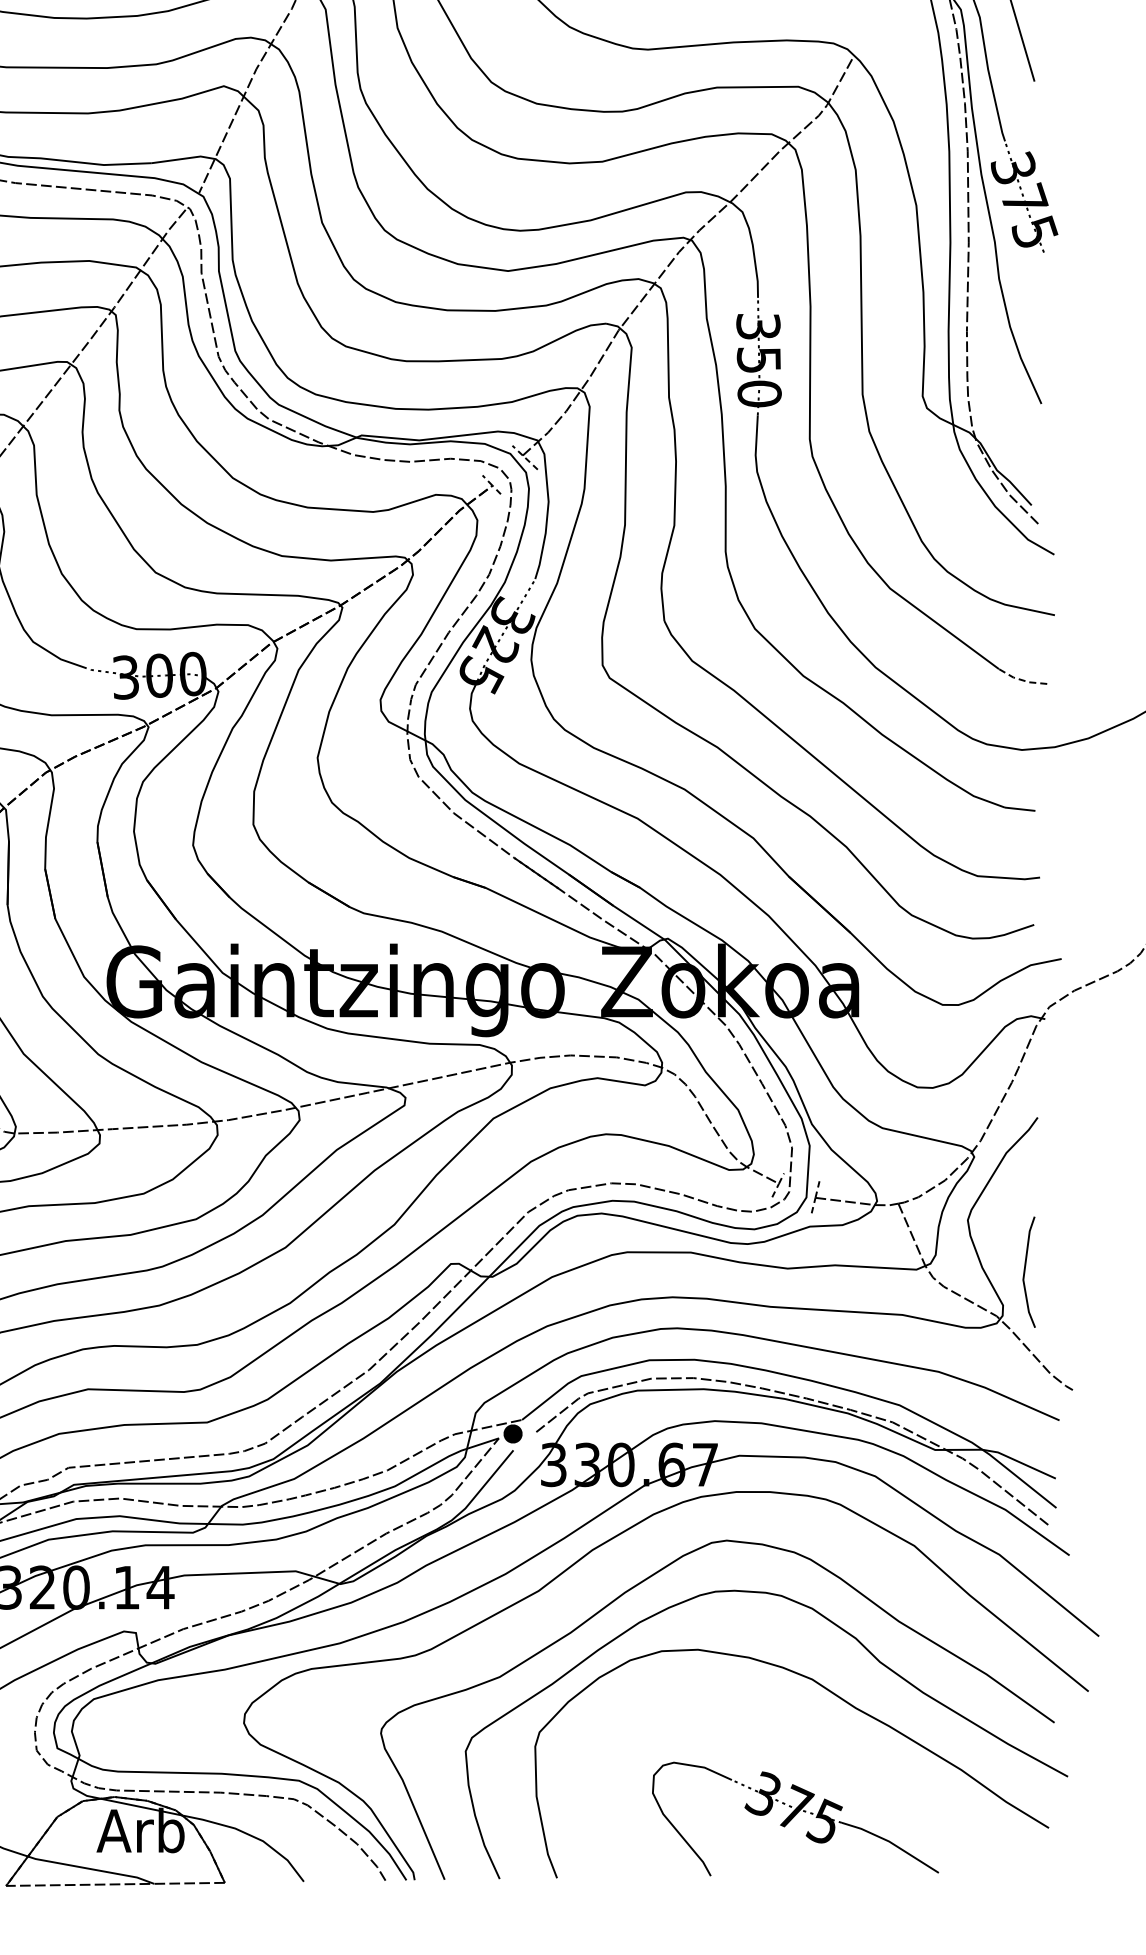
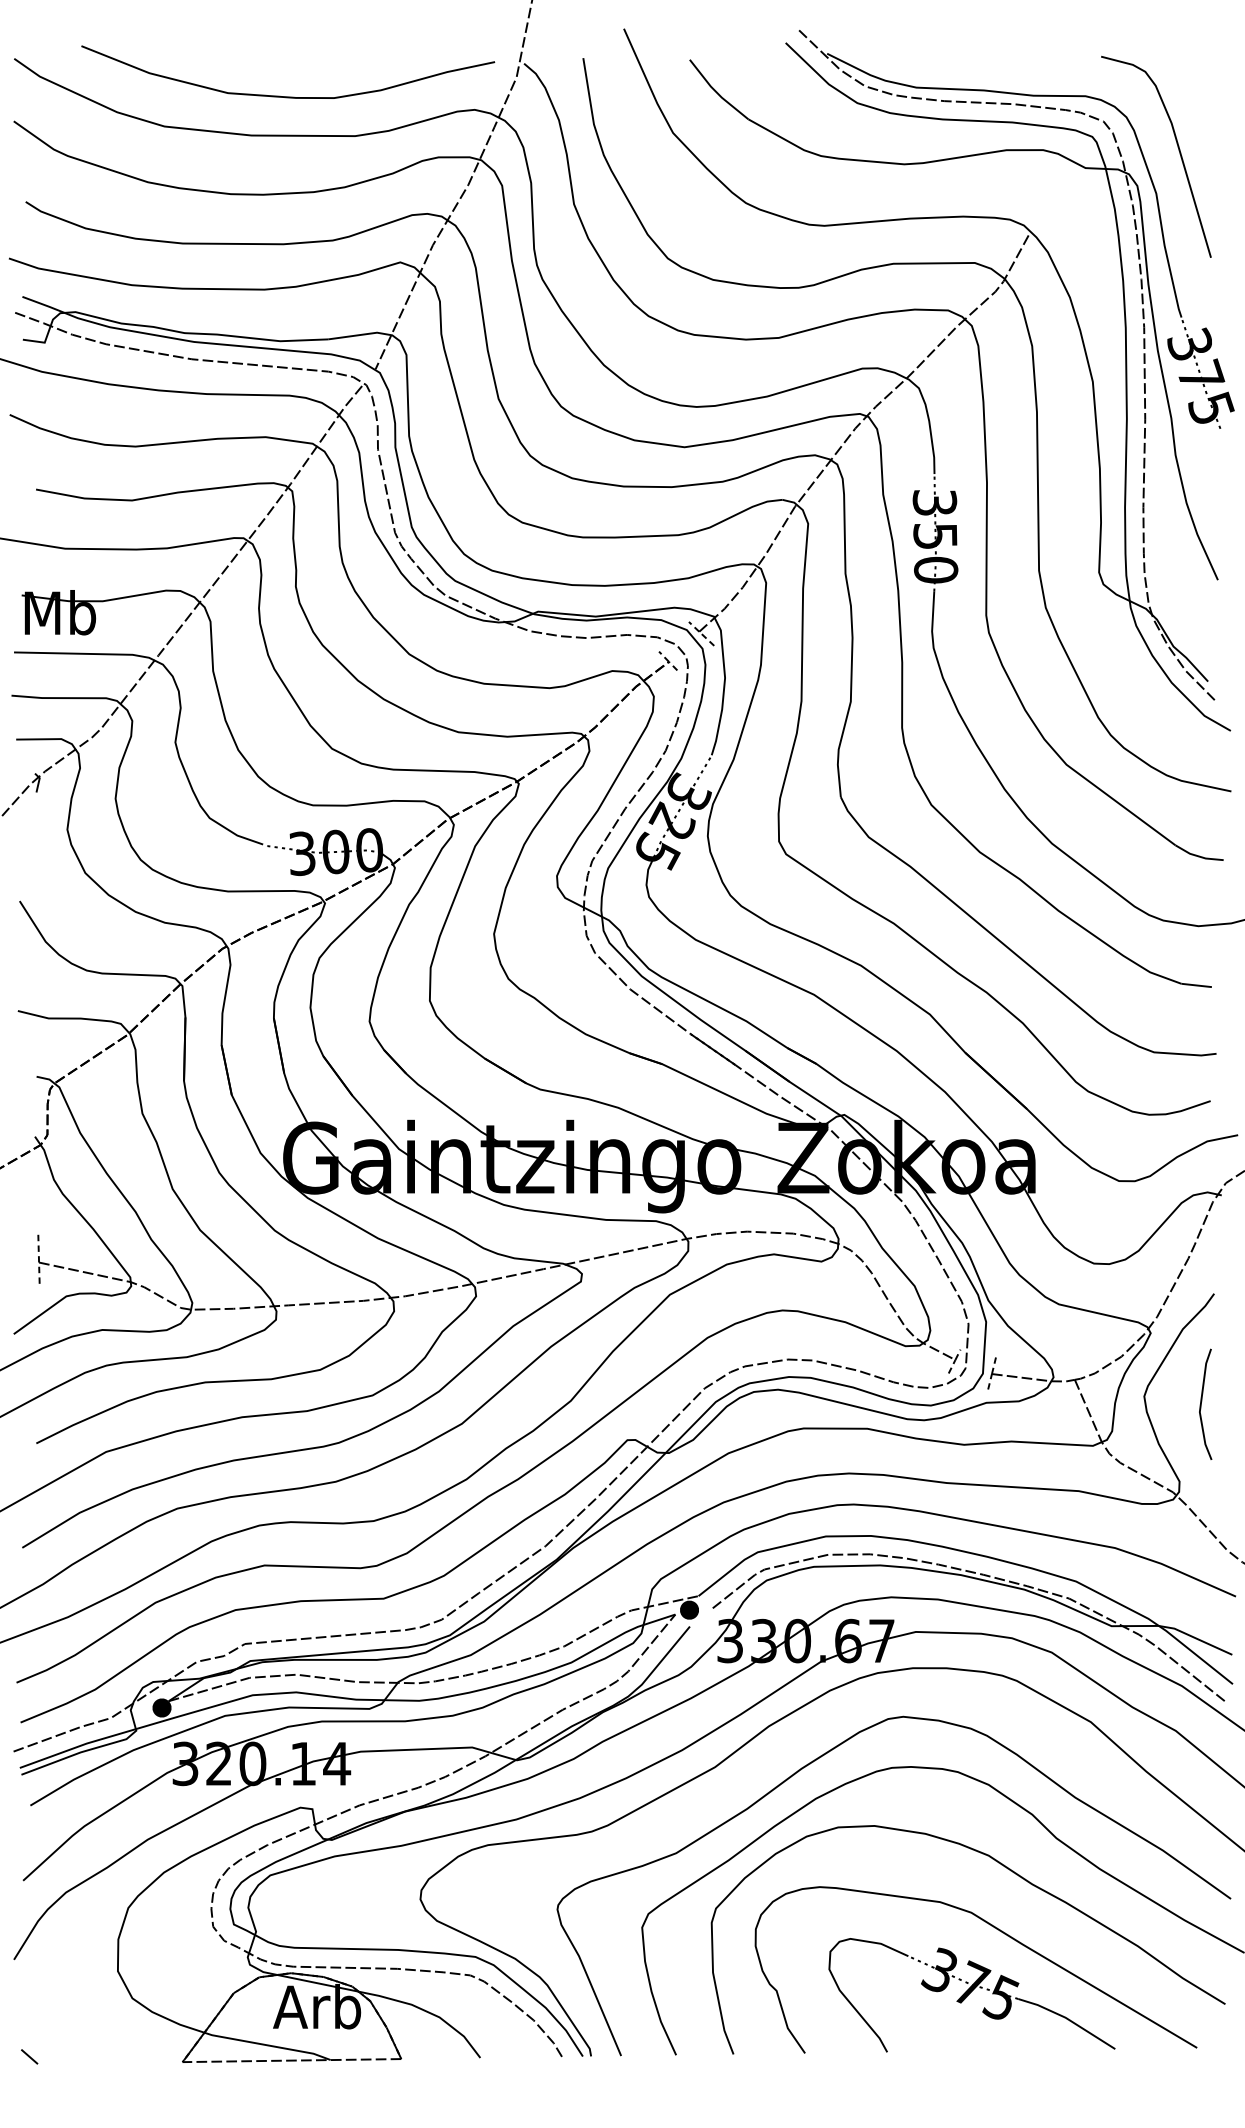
line: (1022, 680) -> (1198, 856), dashed -> solid
line: (1026, 1269) -> (1202, 1401), moved
curve: (823, 1755) -> (999, 1931), added

